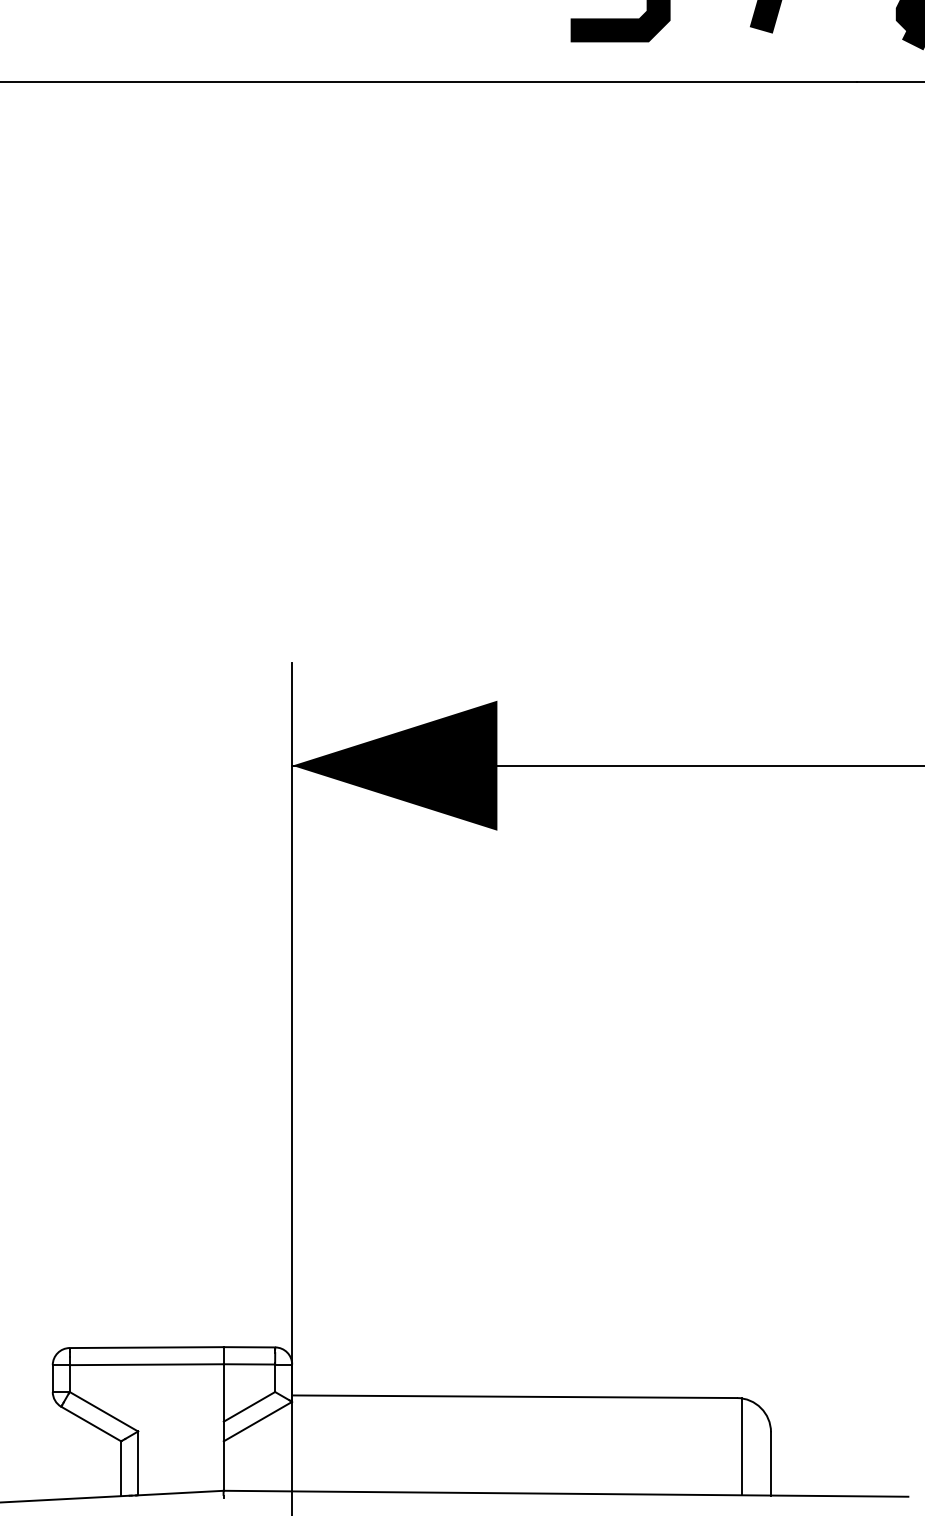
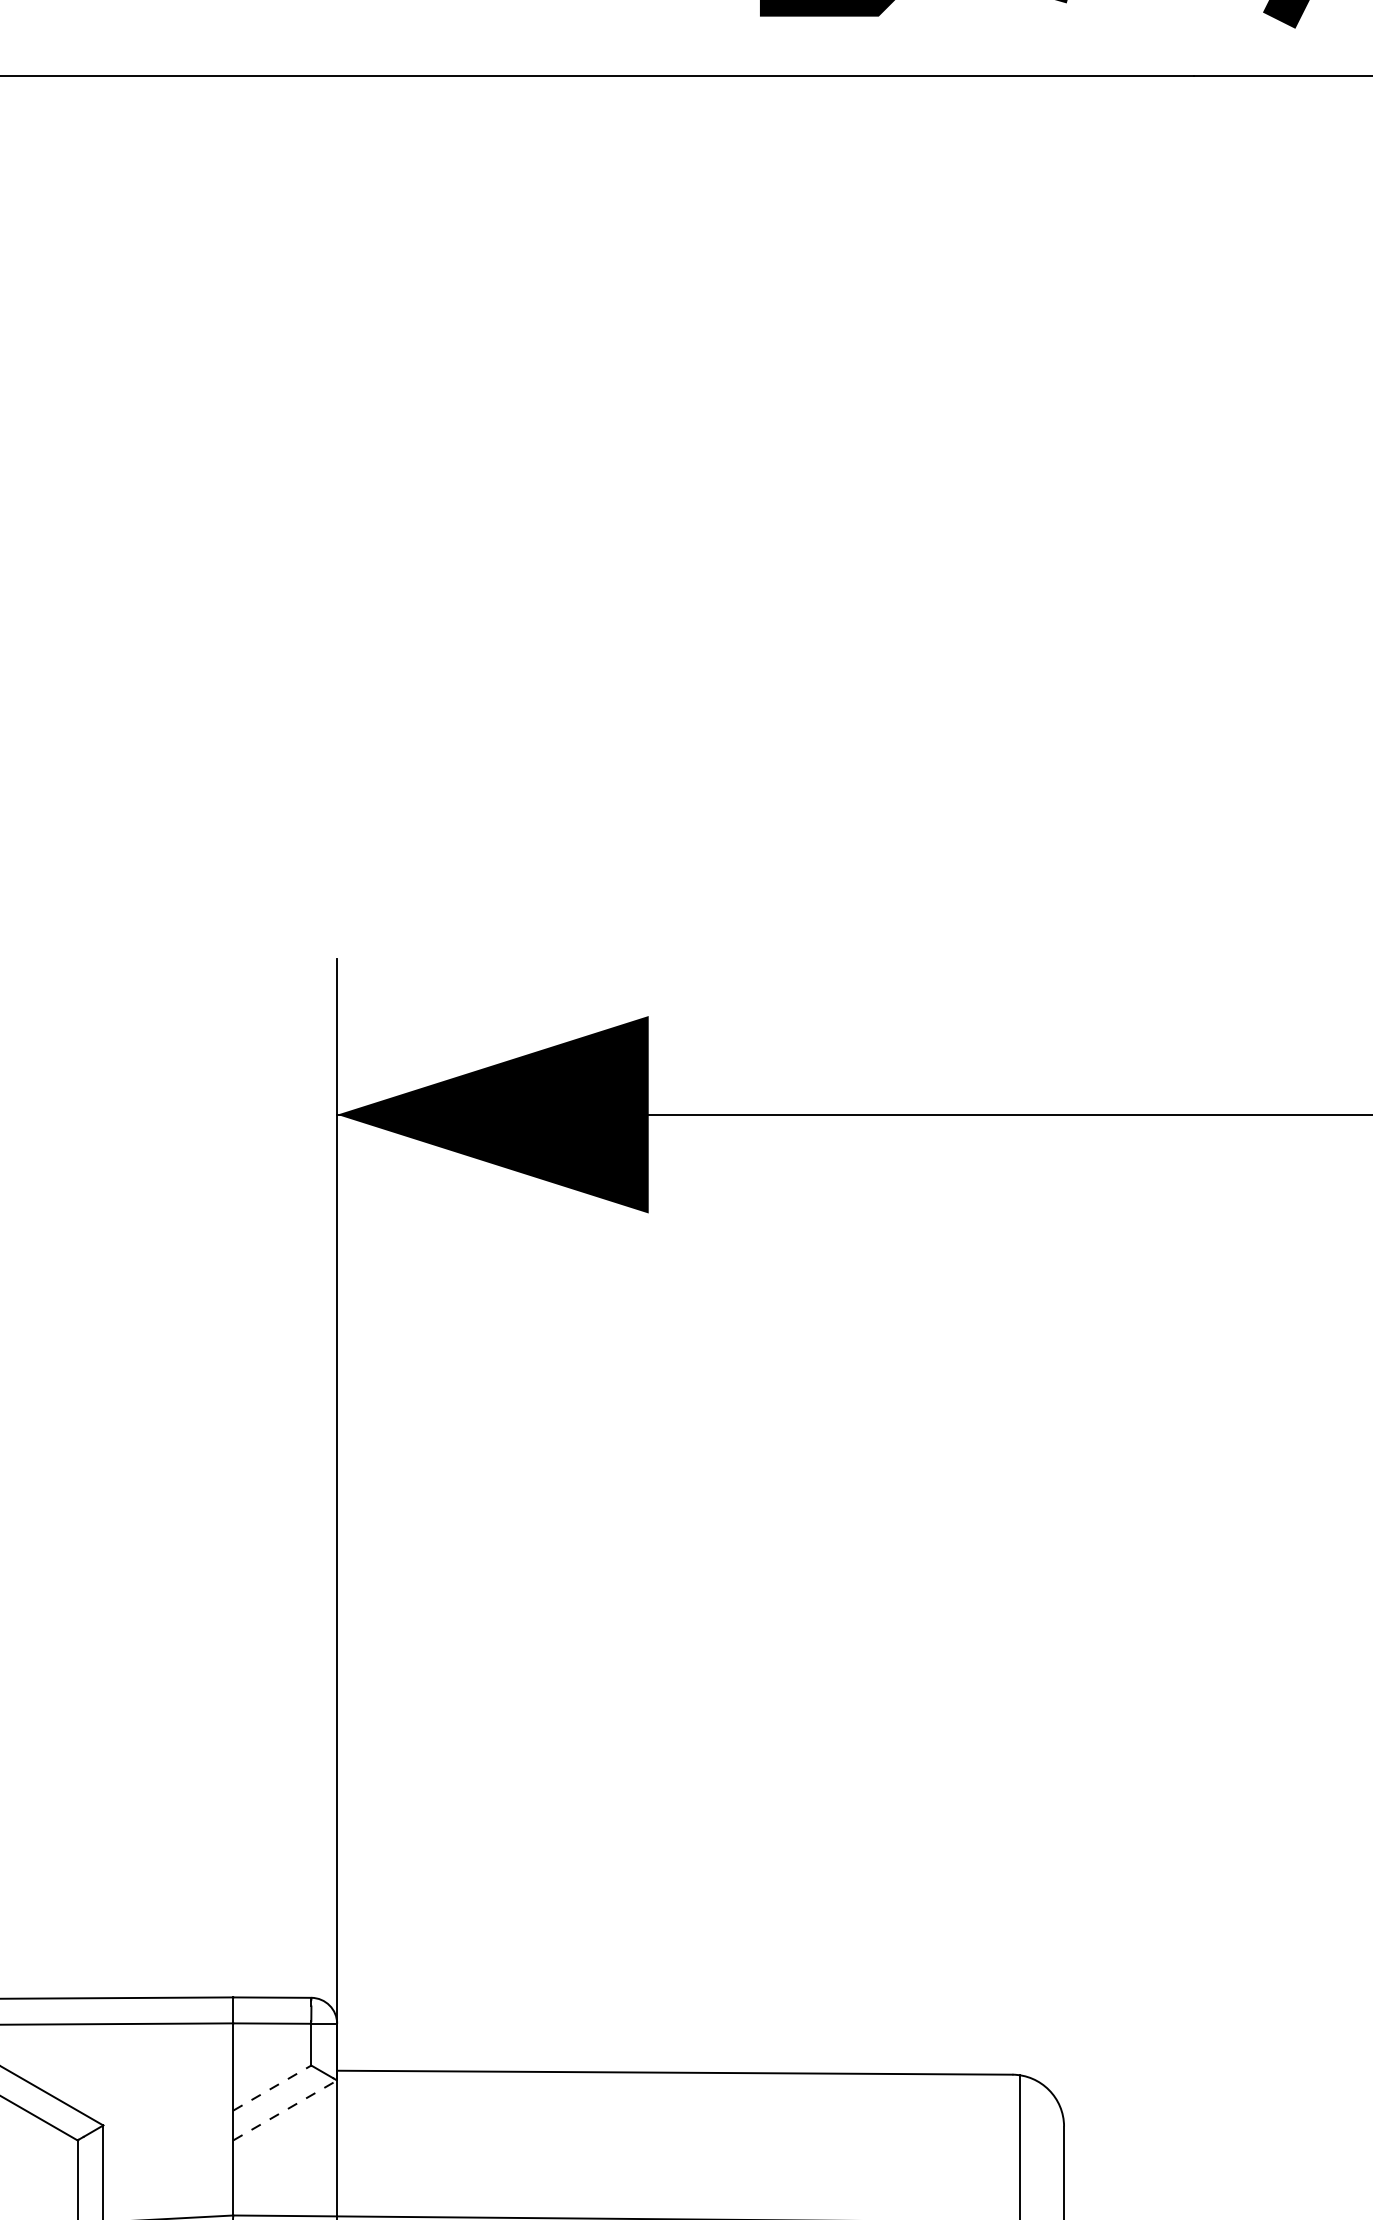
line: (249, 1406) -> (272, 2087), solid -> dashed
line: (258, 1421) -> (286, 2110), solid -> dashed

